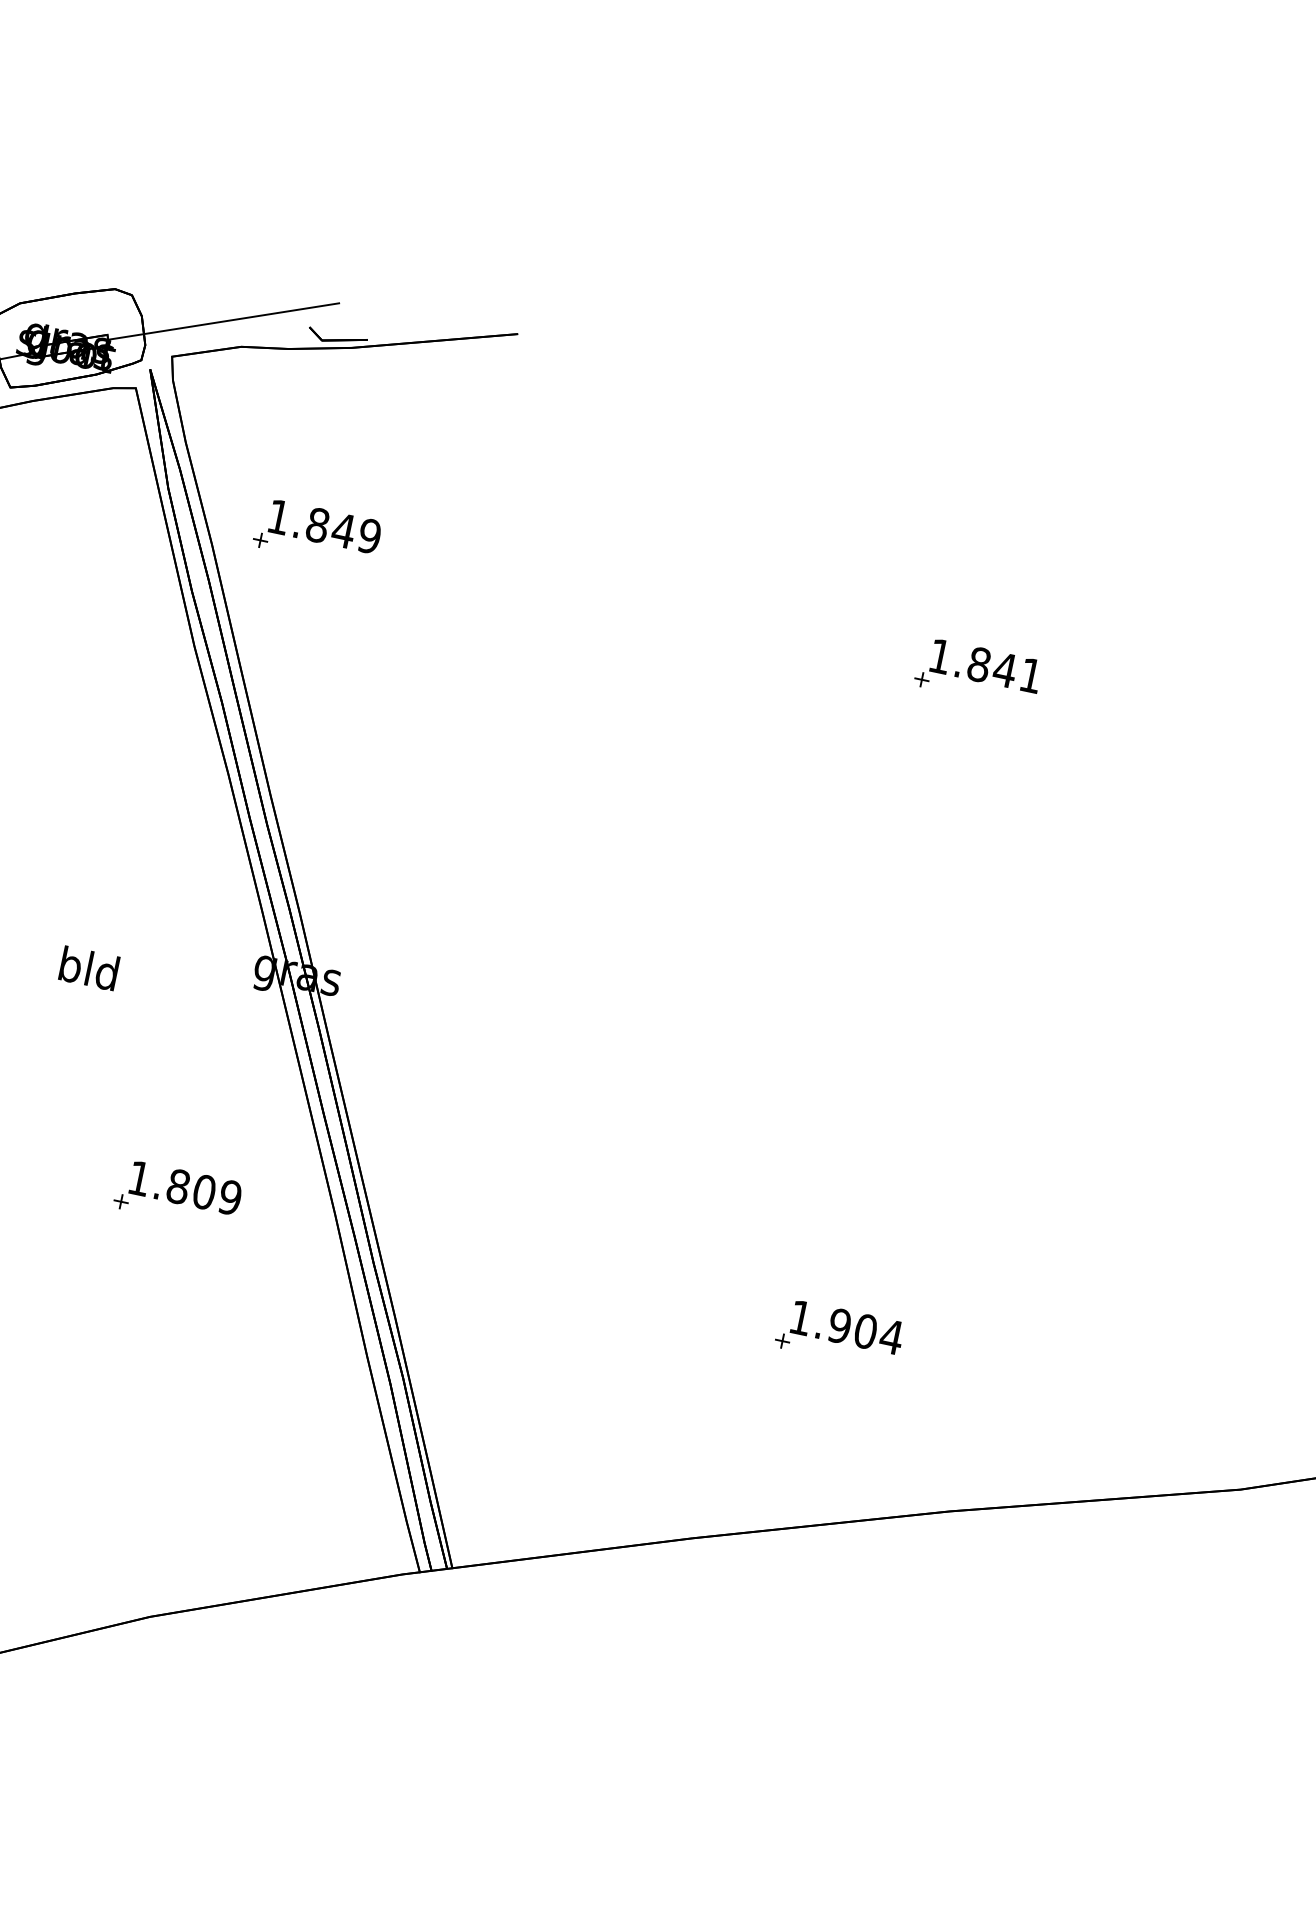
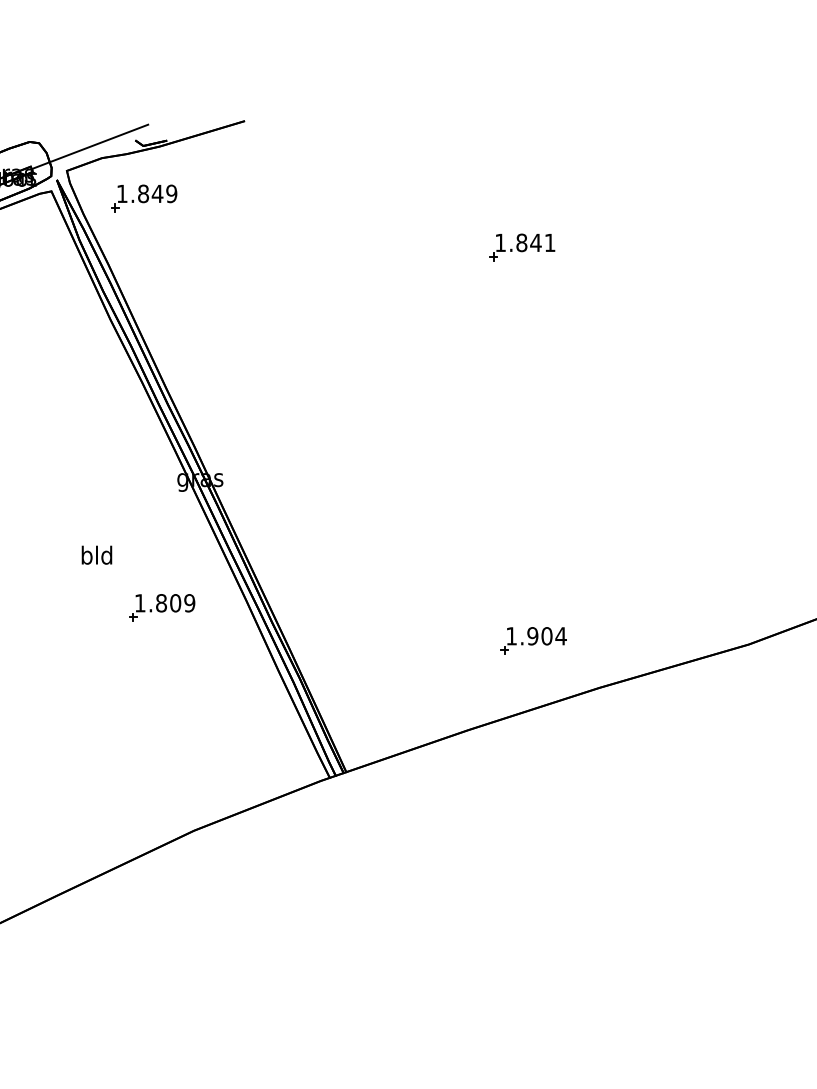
part: (317, 534) -> (144, 198), moved
text: (88, 966) -> (96, 554), moved
part: (839, 1334) -> (533, 640), moved

